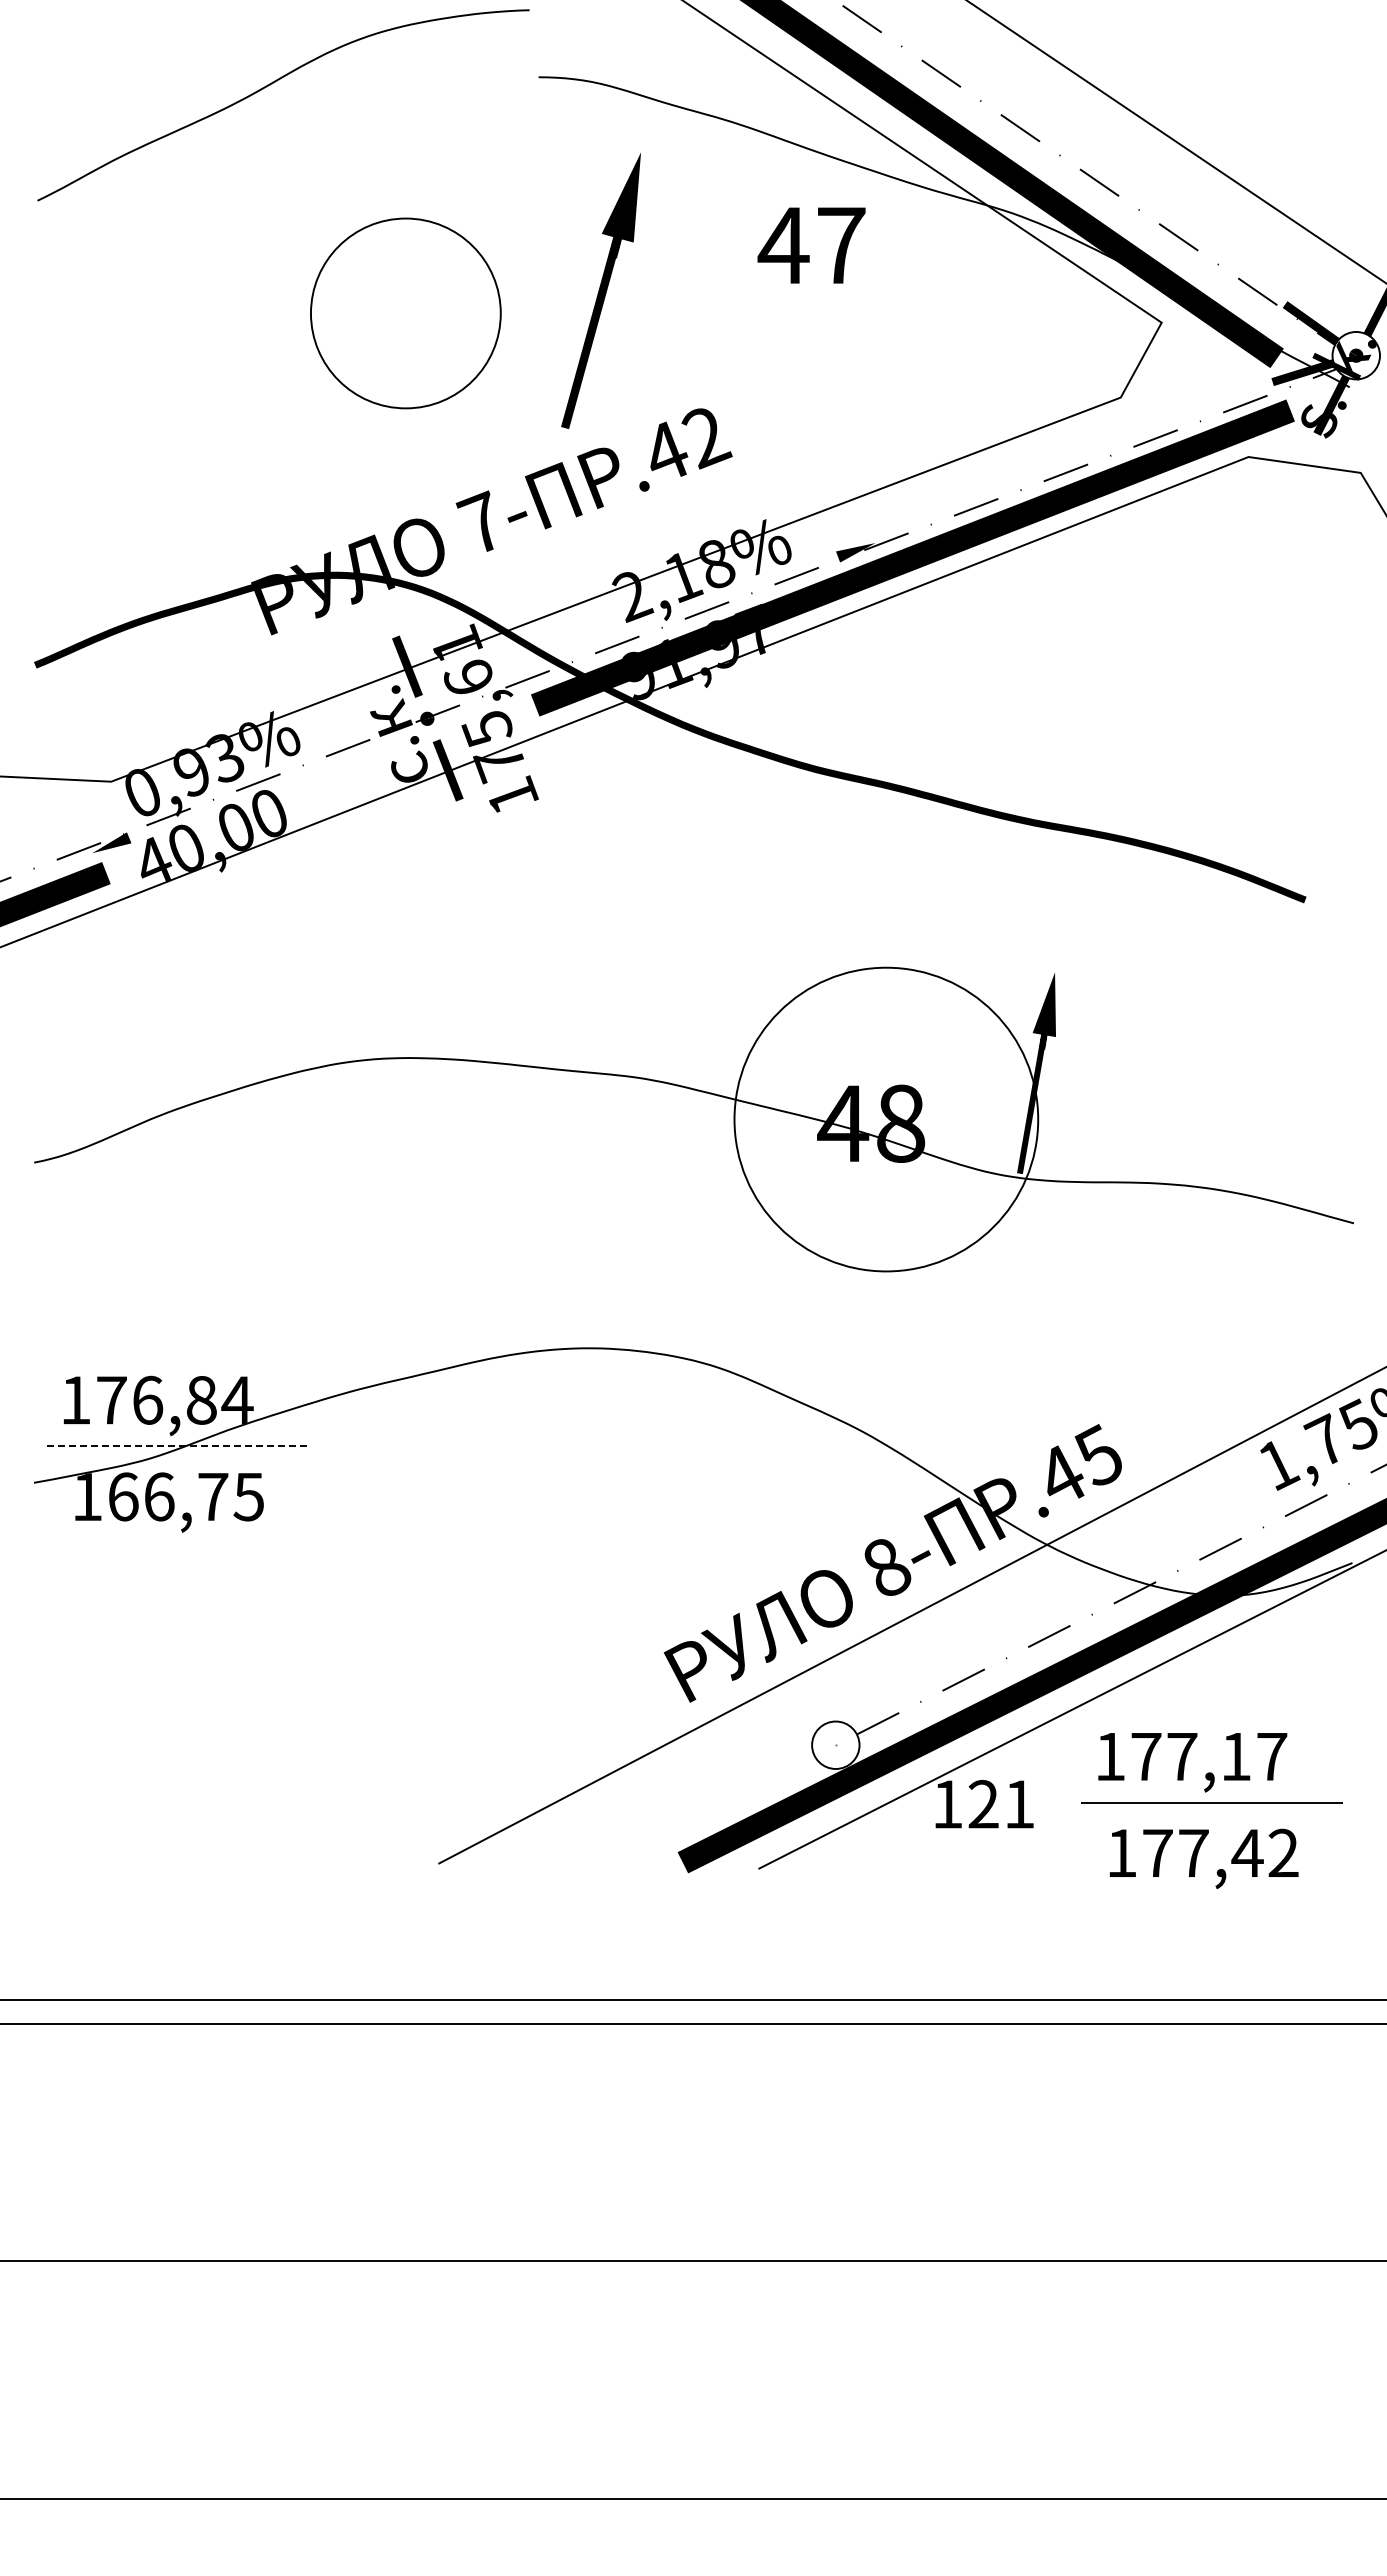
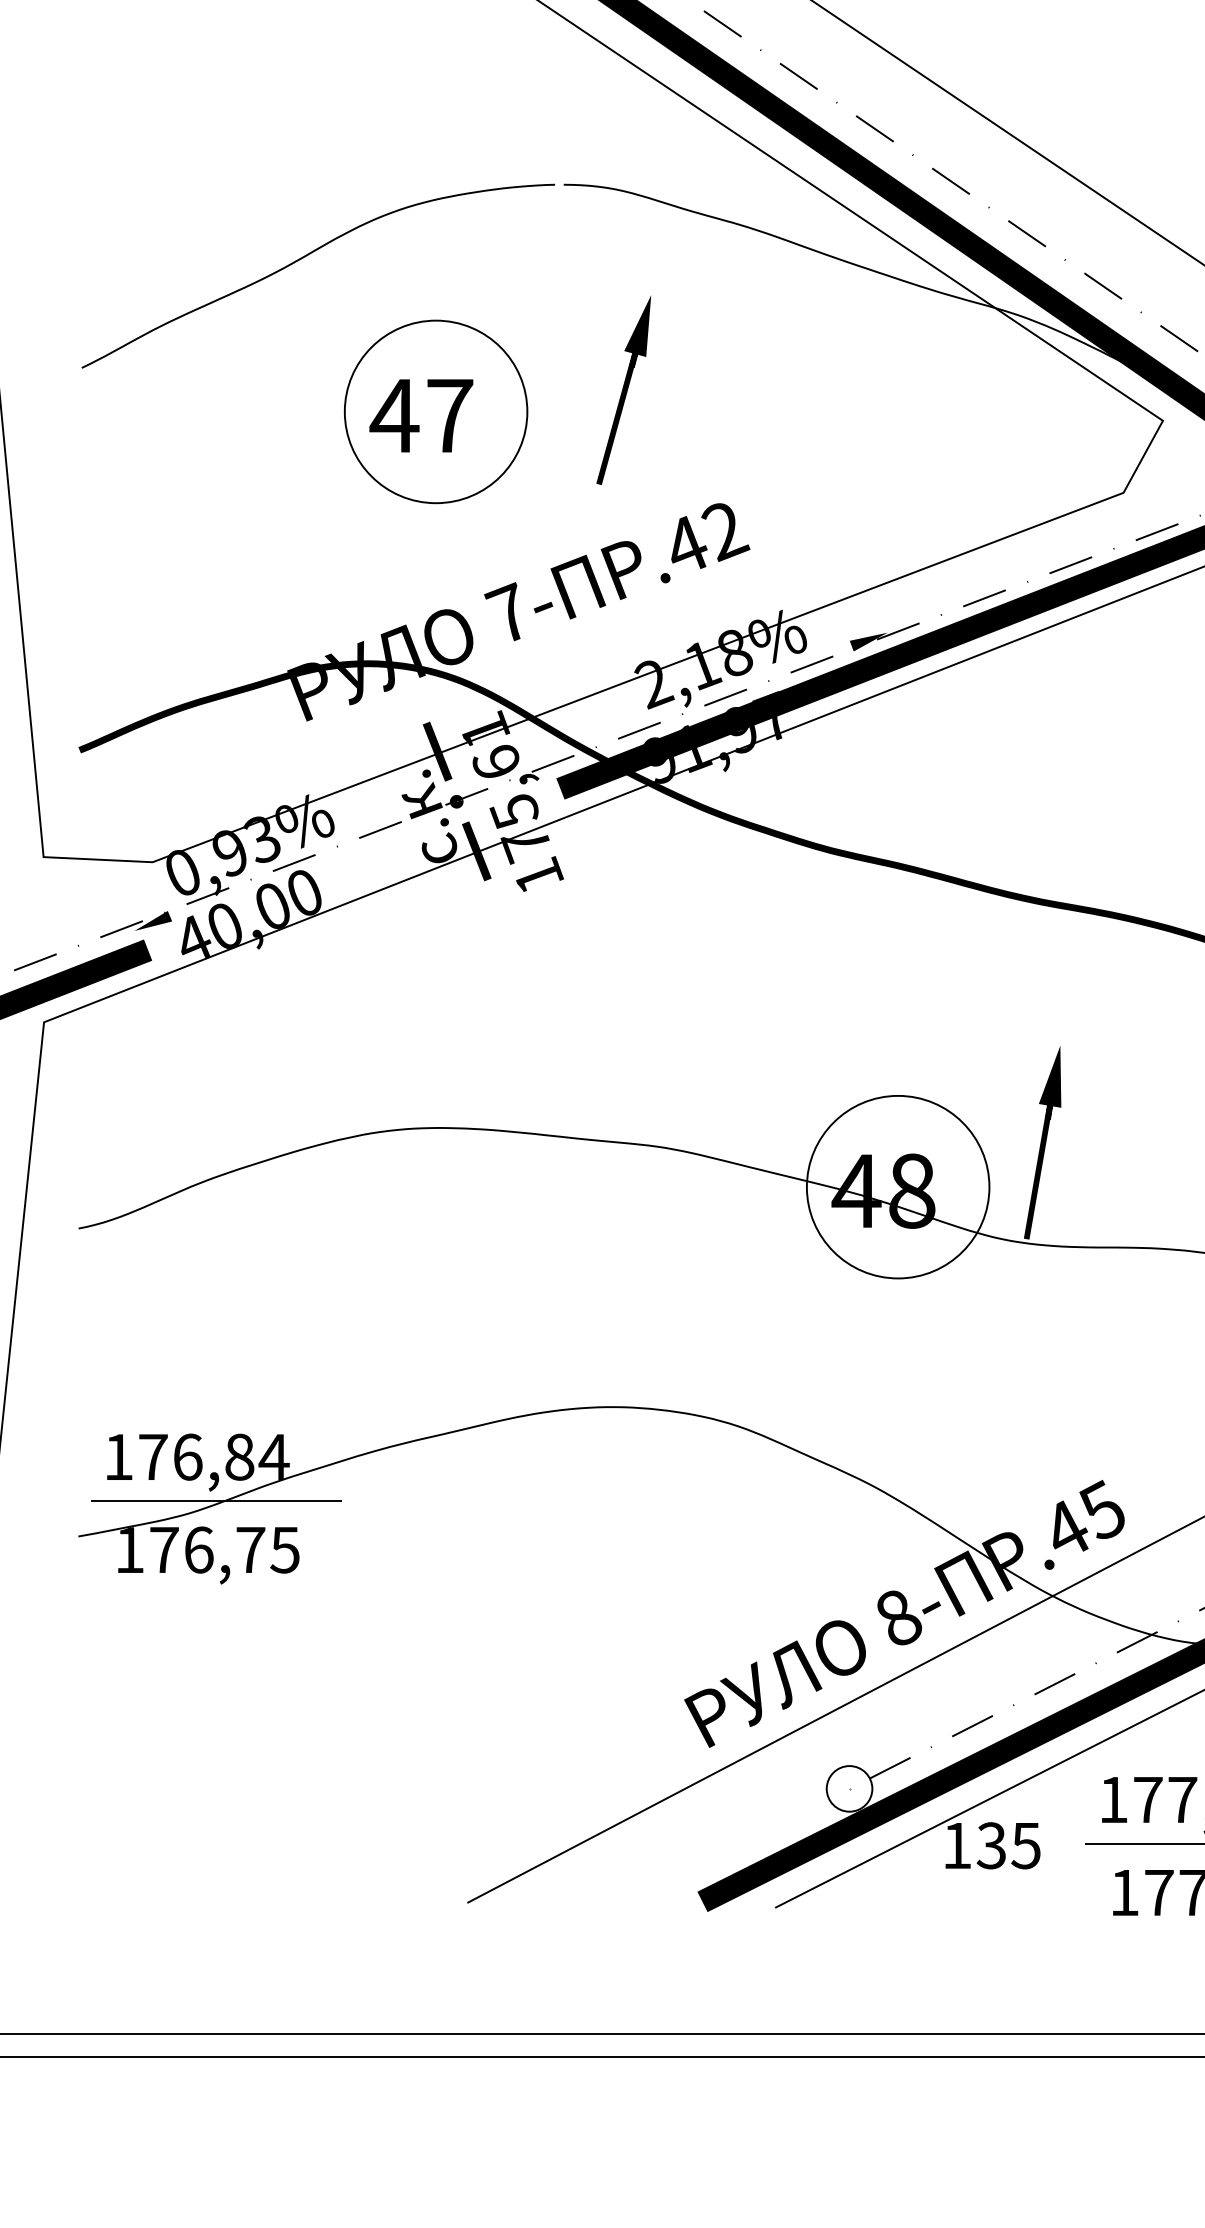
curve: (272, 84) -> (307, 256), moved
text: (811, 245) -> (421, 415), moved
part: (600, 290) -> (623, 389), size x0.71
circle: (886, 1119) -> (898, 1187), size x0.62
line: (177, 1446) -> (216, 1501), dashed -> solid
text: (123, 1496) -> (164, 1549), 166,75 -> 176,75
text: (1001, 1804) -> (1008, 1845), 121 -> 135

